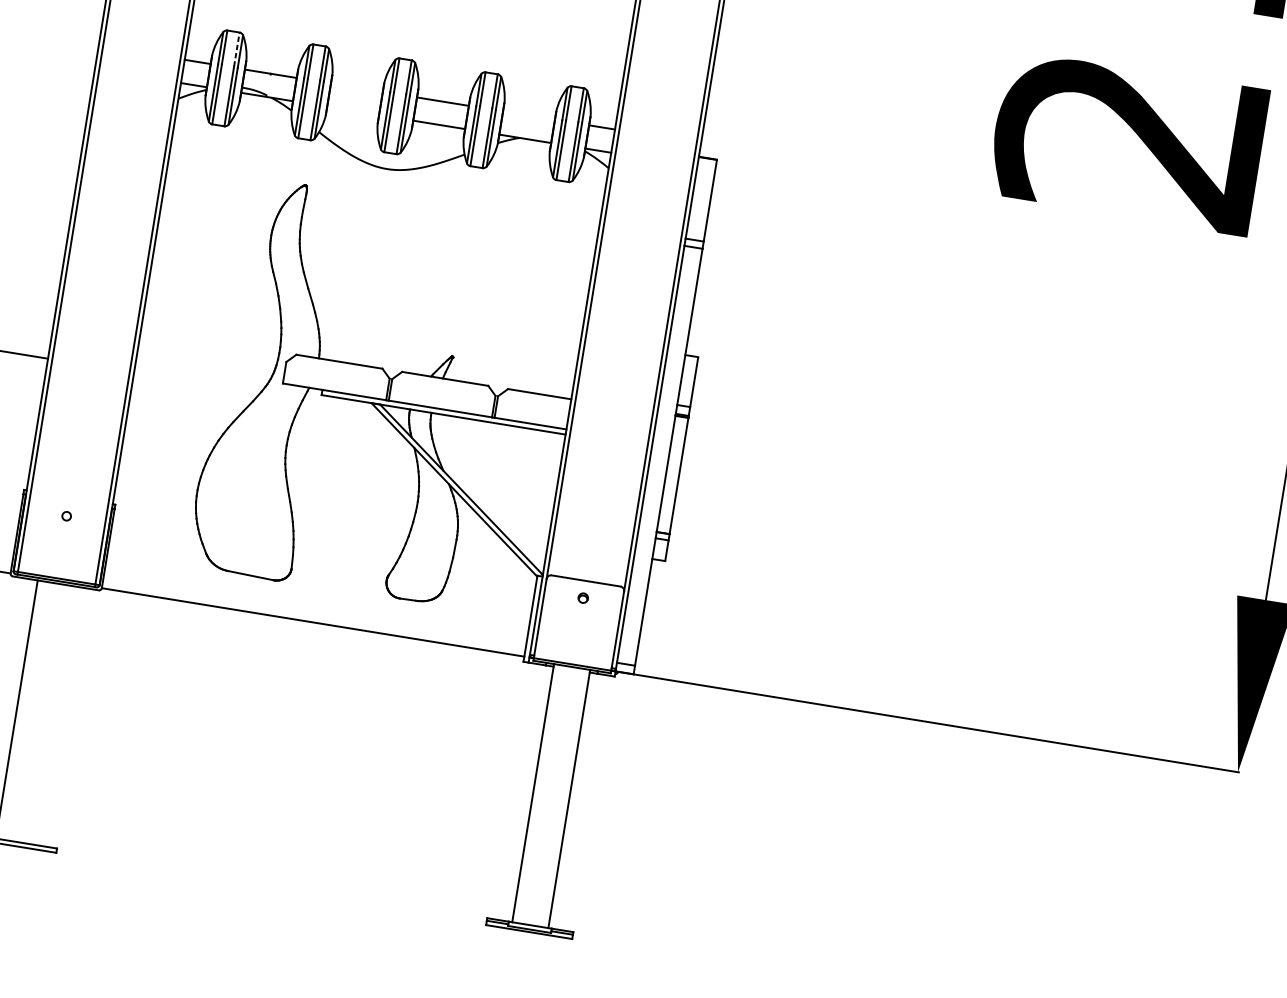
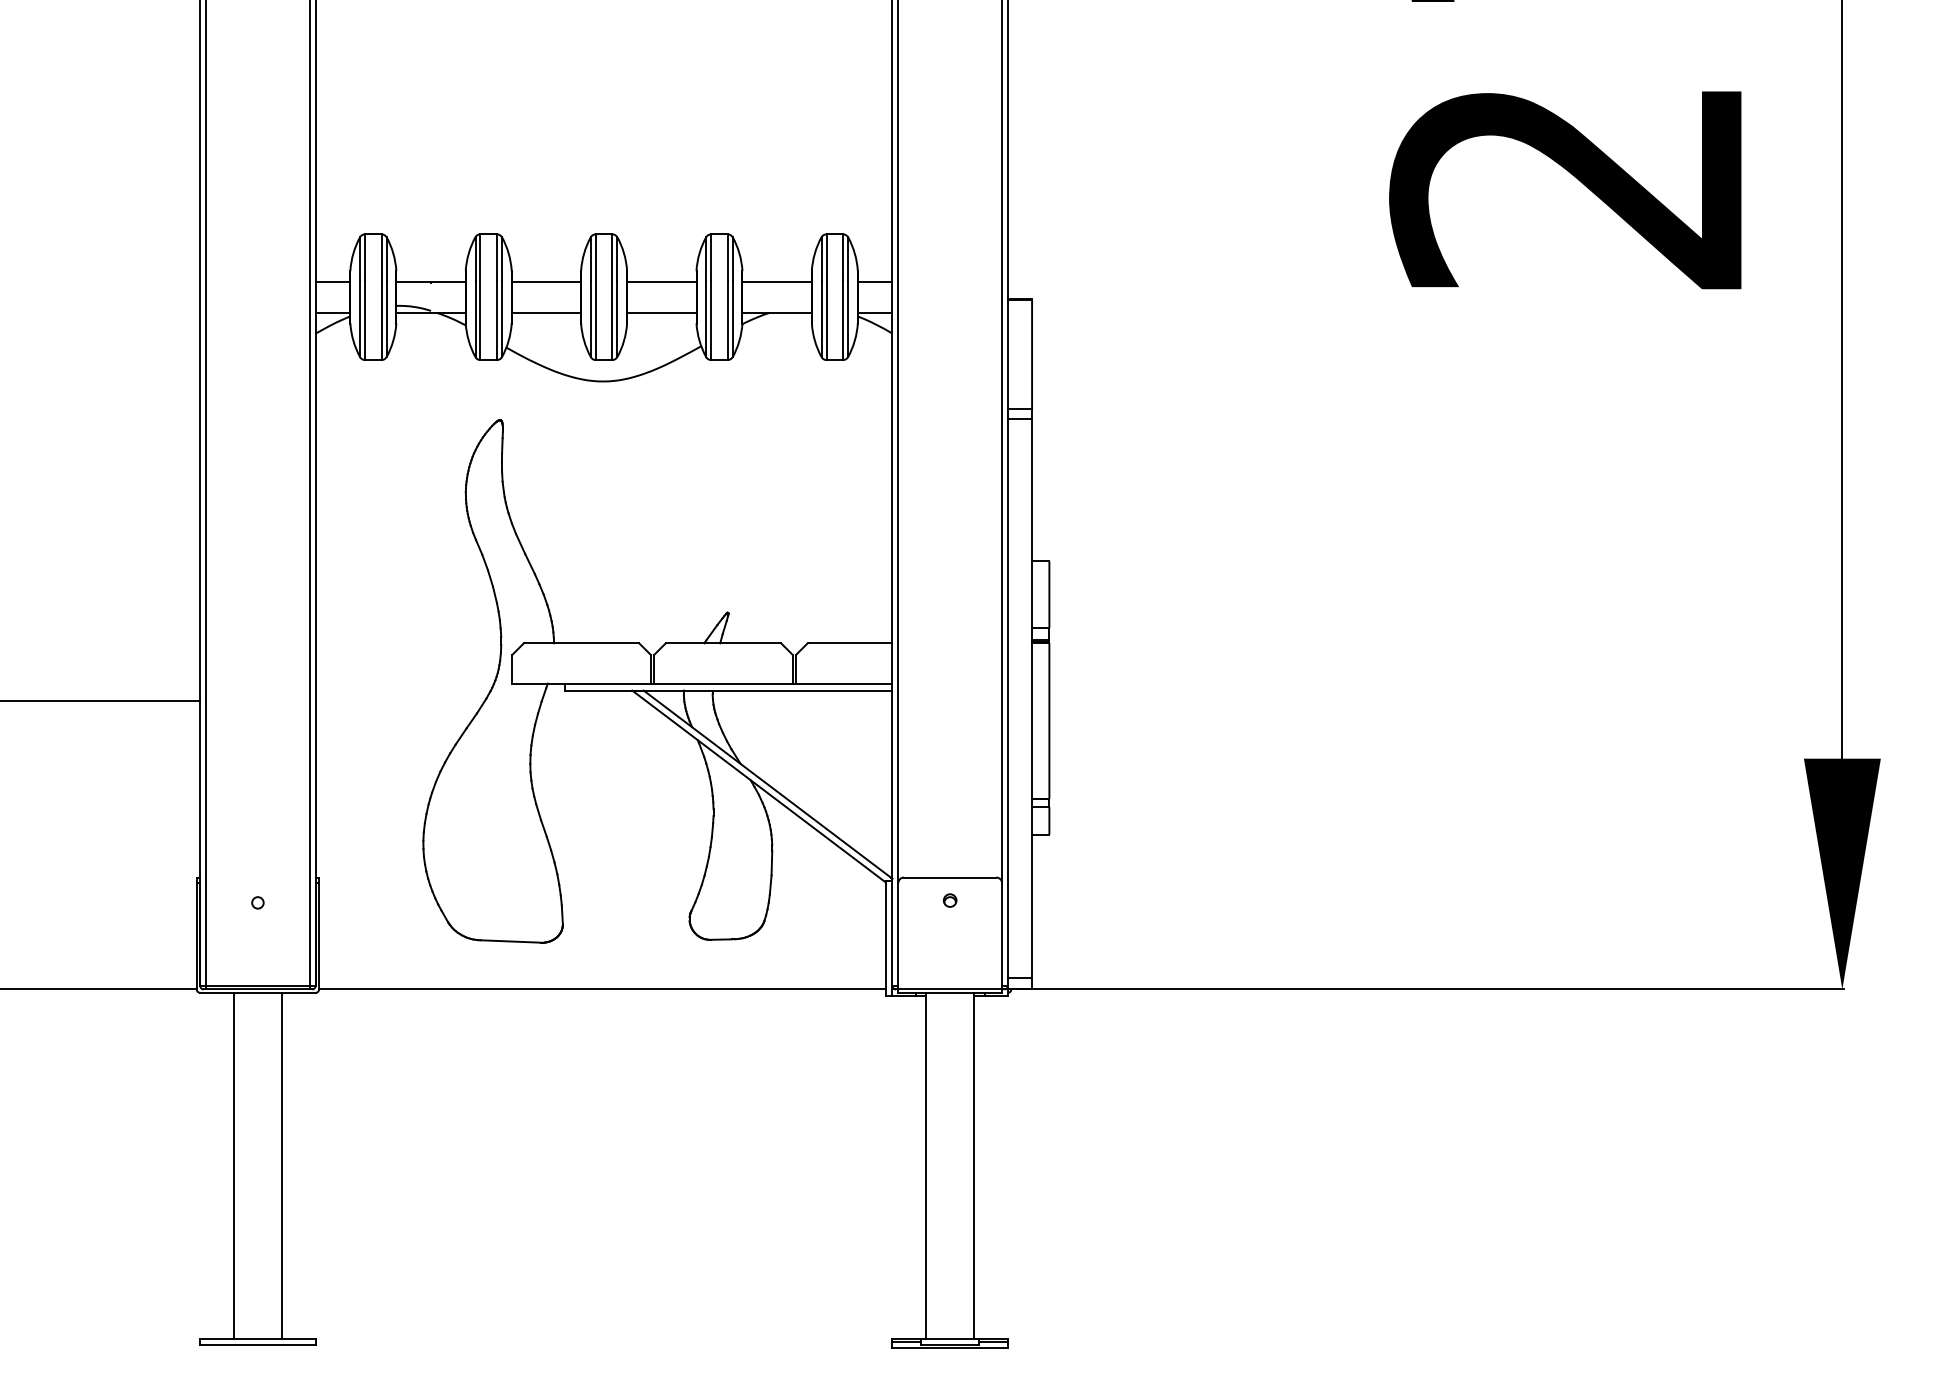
line: (236, 49) -> (381, 257), dashed -> solid
line: (356, 87) -> (546, 281), added
line: (353, 110) -> (546, 312), added
line: (528, 115) -> (776, 281), added
line: (53, 715) -> (282, 1165), added

